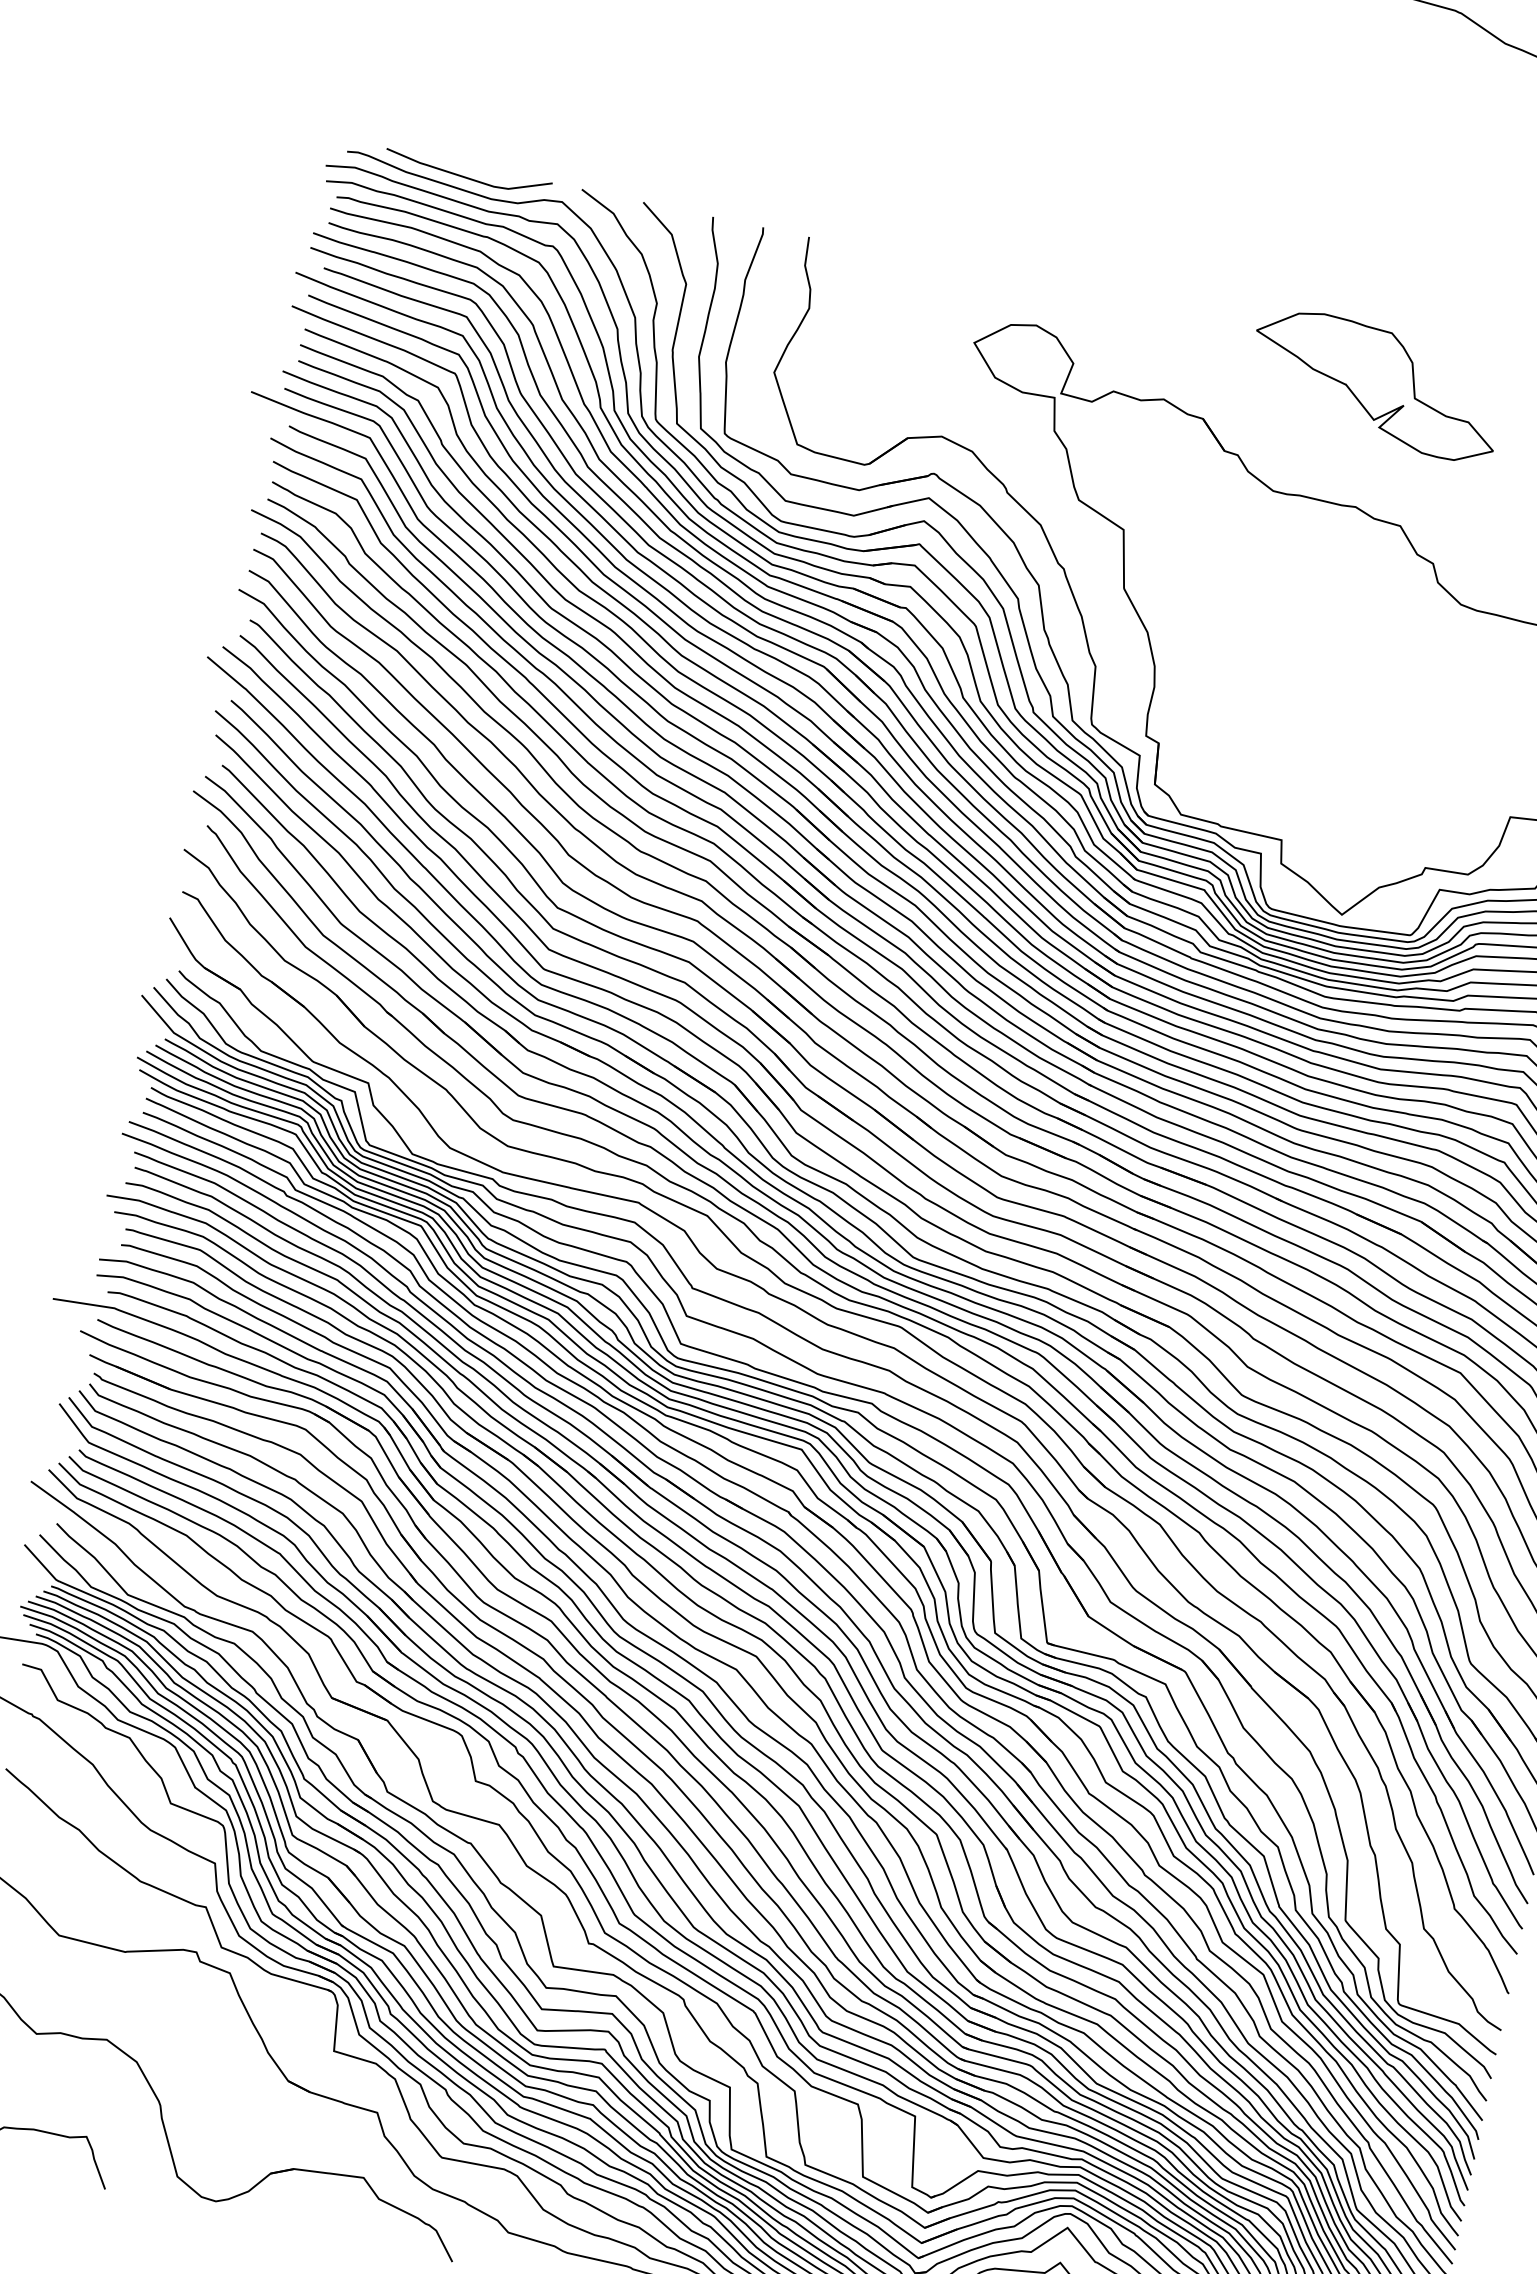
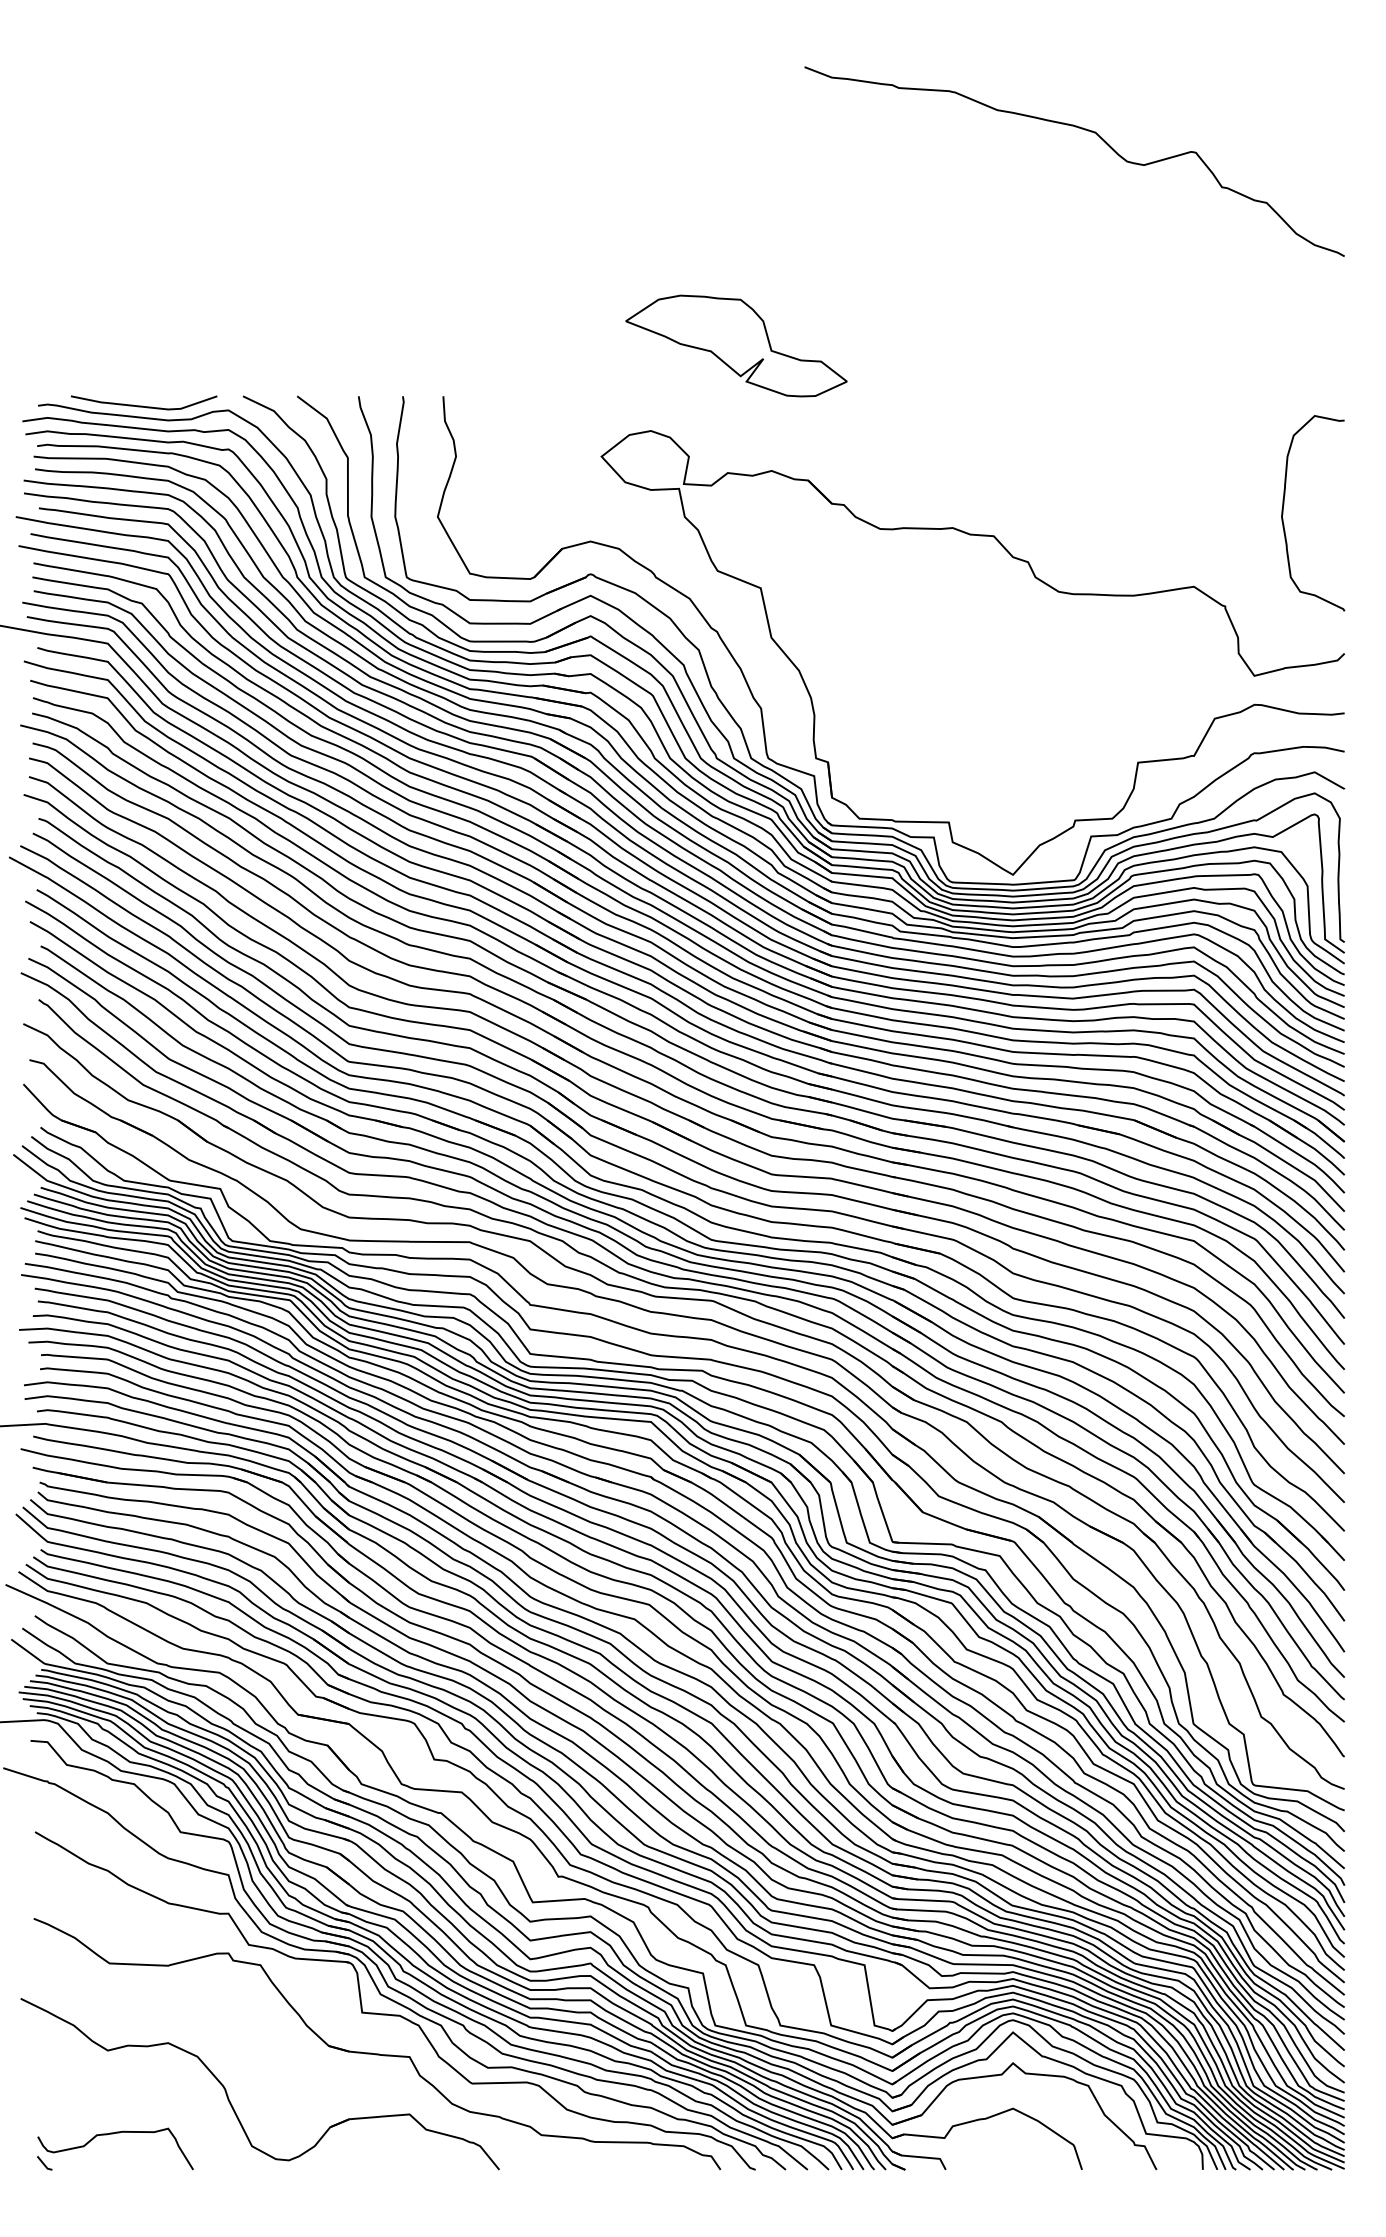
part: (1376, 384) -> (736, 345), moved

